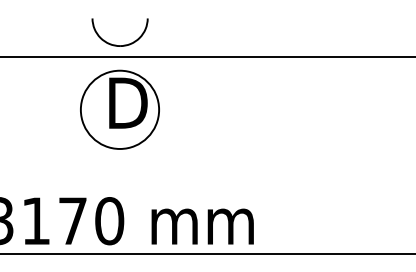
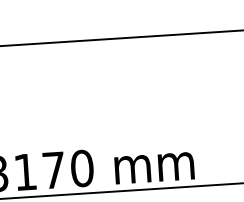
part: (116, 44) -> (78, 31), removed
part: (119, 109) -> (84, 81), removed

